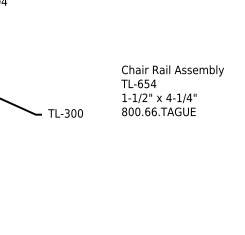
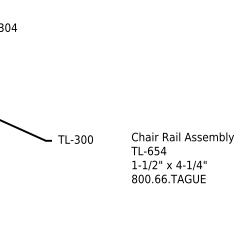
text: (172, 90) -> (182, 157), moved

